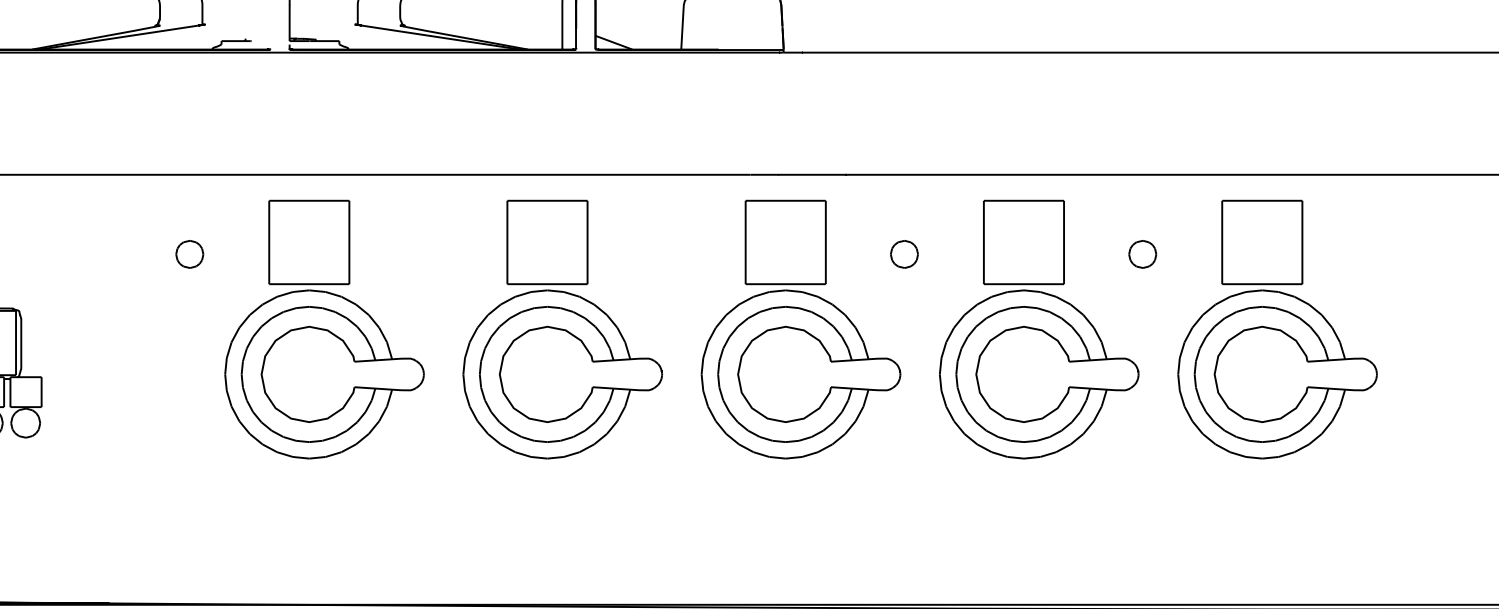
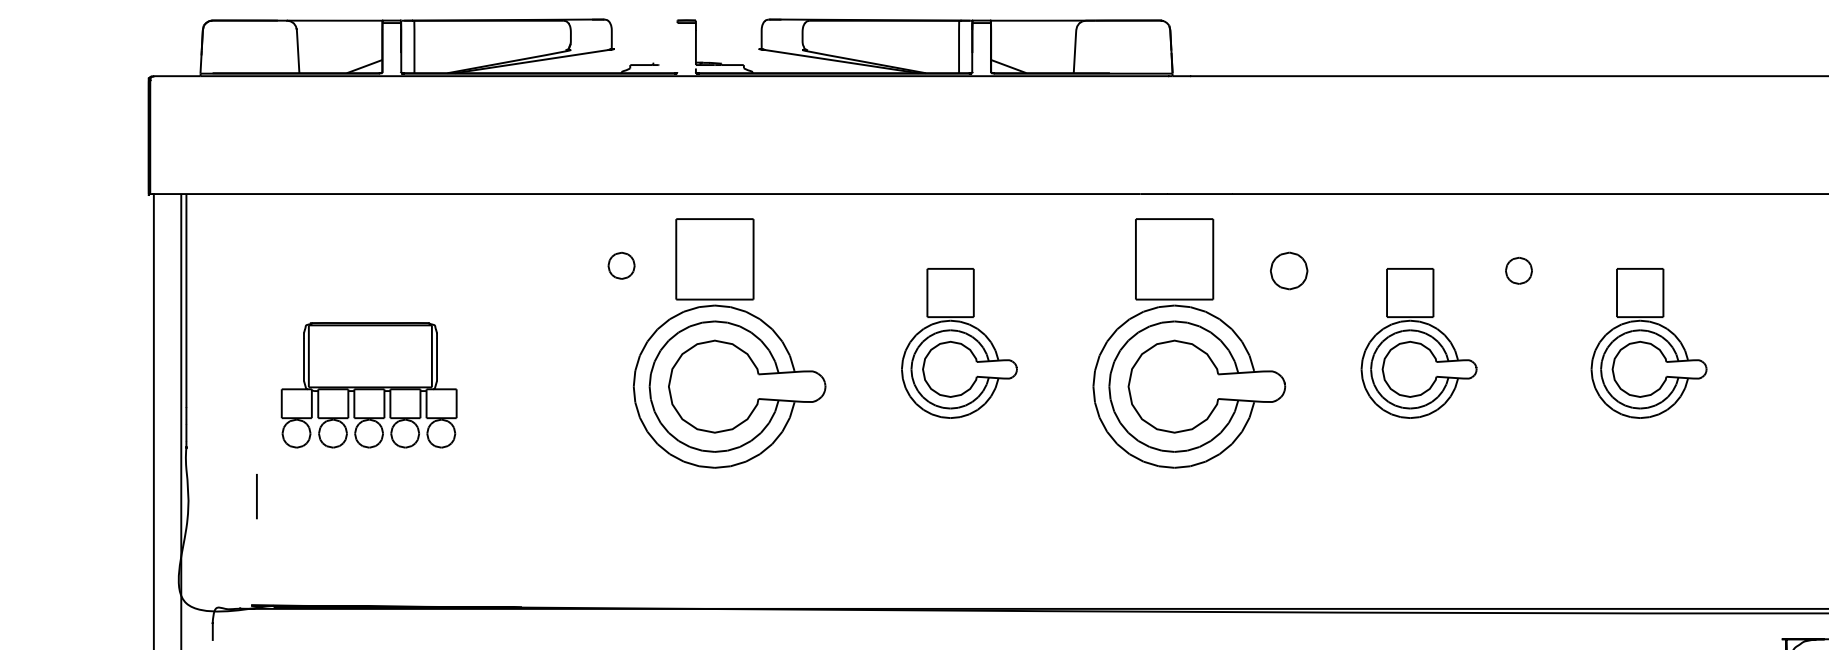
part: (189, 254) -> (621, 265), moved
part: (903, 254) -> (1288, 270), size x1.4
part: (562, 329) -> (959, 343), size x0.6
part: (1038, 329) -> (1418, 343), size x0.6
part: (1276, 329) -> (1648, 343), size x0.6

